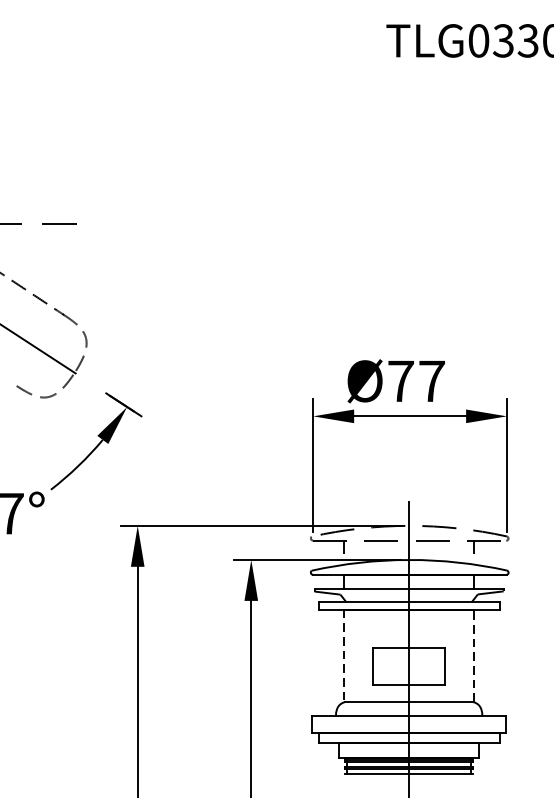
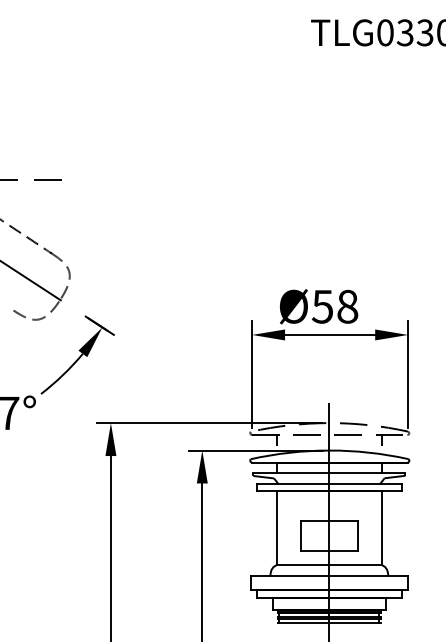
text: (415, 380) -> (334, 306), Ø77 -> Ø58
line: (473, 655) -> (381, 527), dashed -> solid
line: (344, 656) -> (277, 528), dashed -> solid

